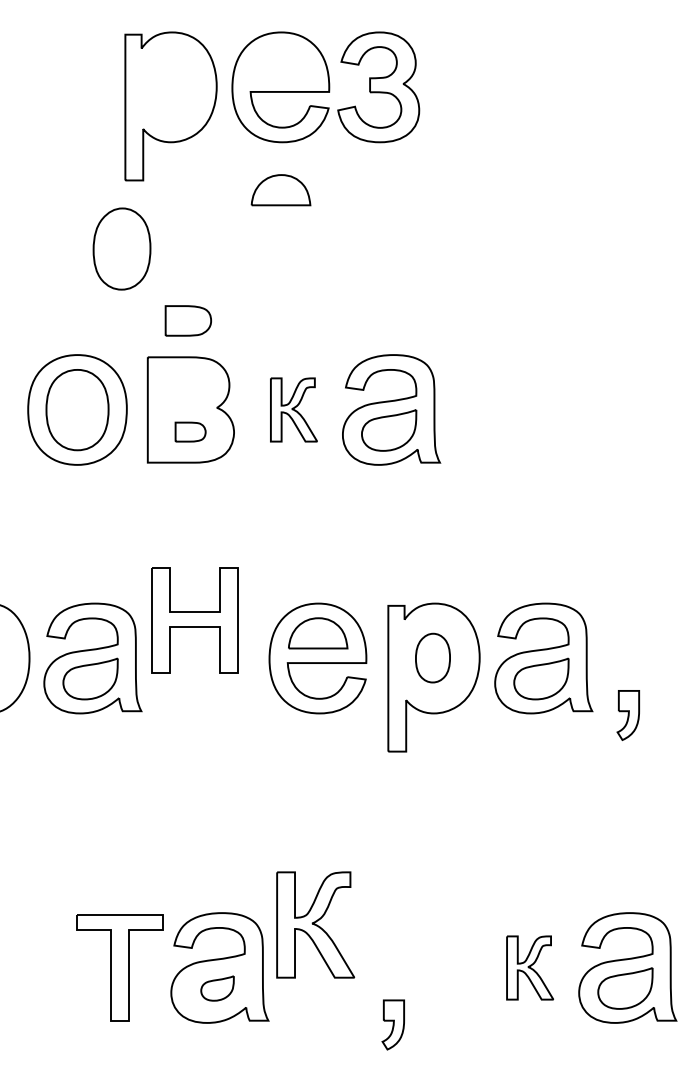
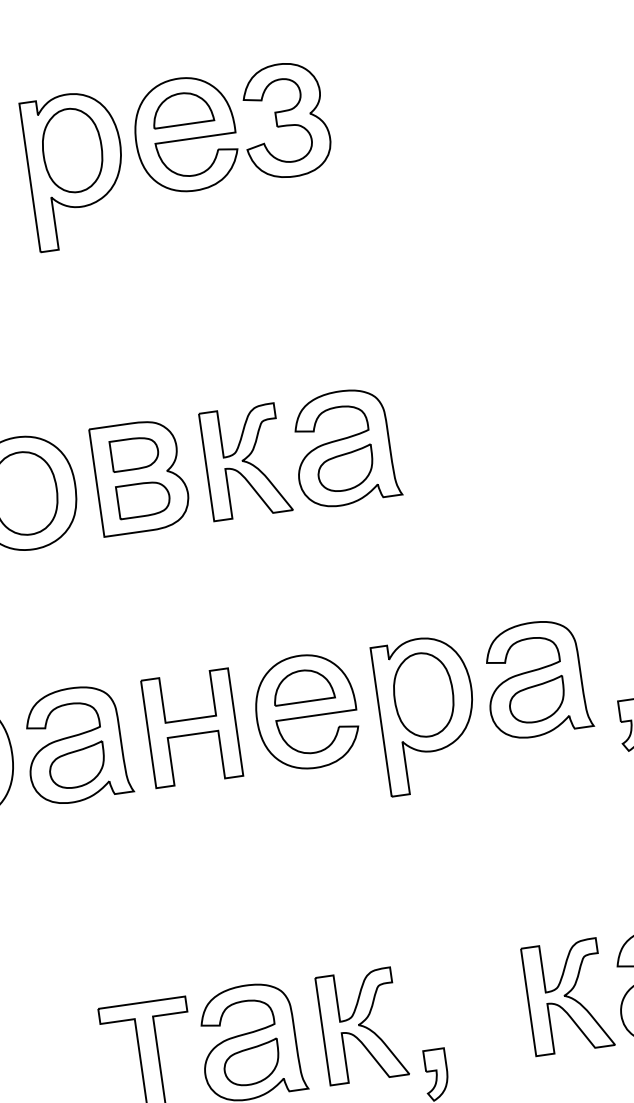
part: (280, 190) -> (181, 109), moved
part: (121, 248) -> (71, 150), moved
part: (187, 320) -> (133, 453), moved
part: (293, 409) -> (245, 461), size x1.67
part: (190, 431) -> (143, 498), size x1.67
part: (194, 620) -> (191, 728), moved
part: (432, 657) -> (423, 694), size x1.67
part: (315, 924) -> (362, 1025), moved
part: (529, 967) -> (567, 996), size x1.67
part: (217, 988) -> (251, 1063), size x1.67

